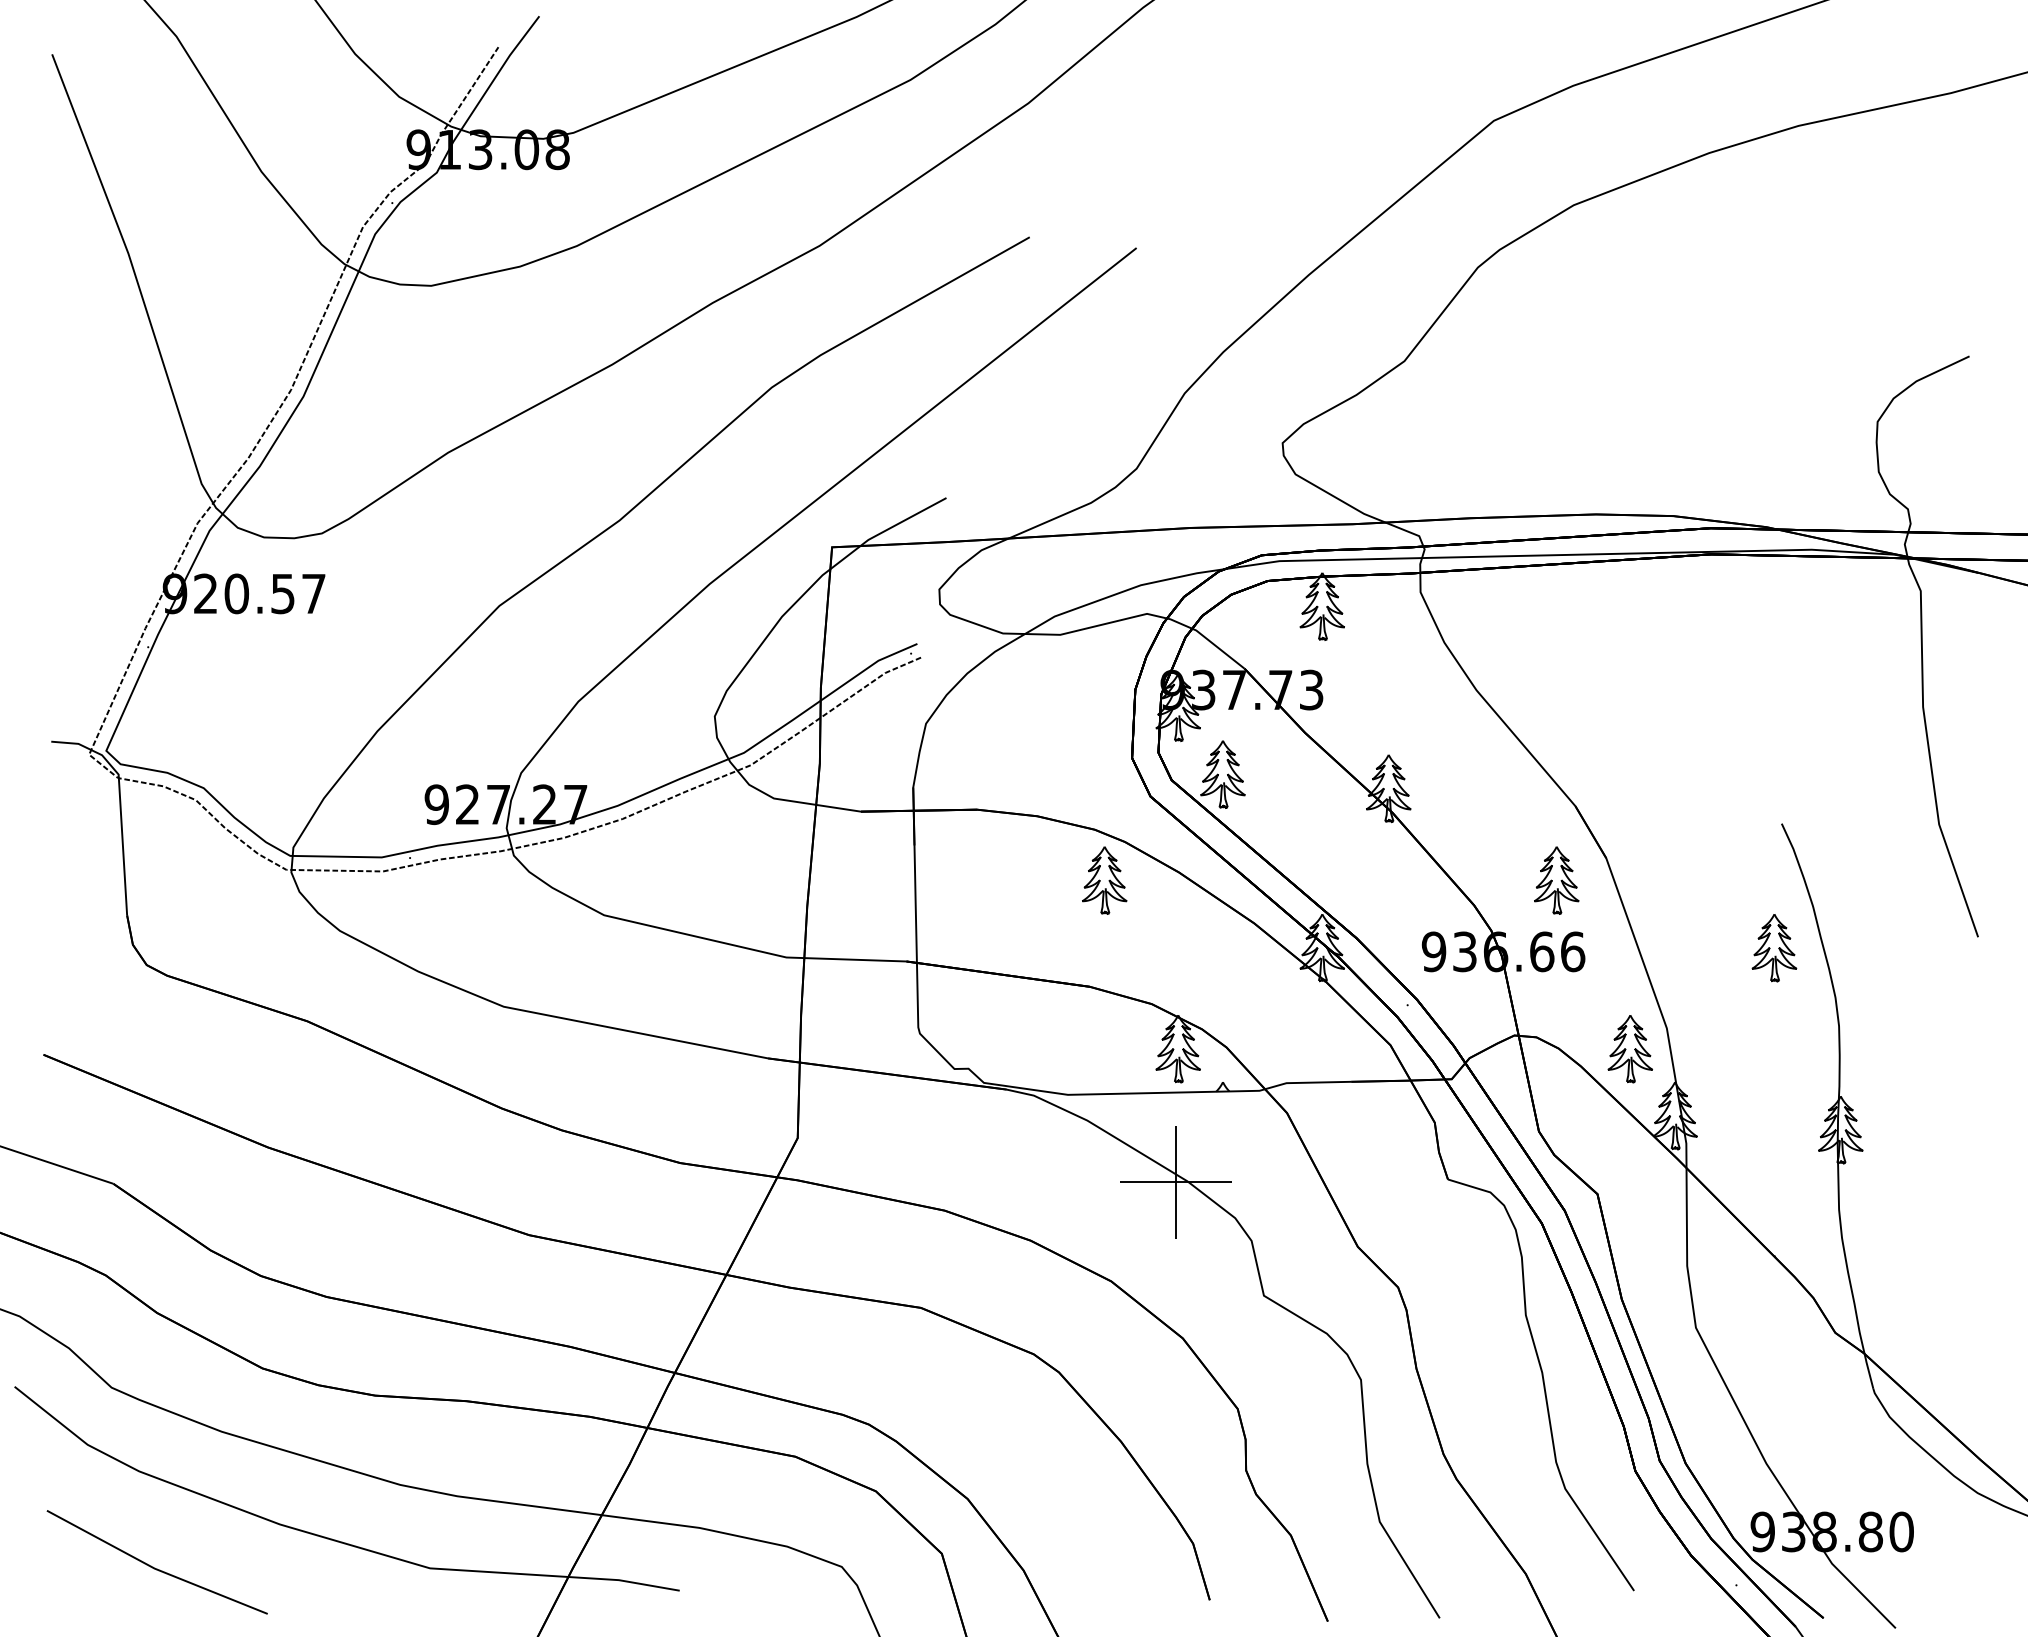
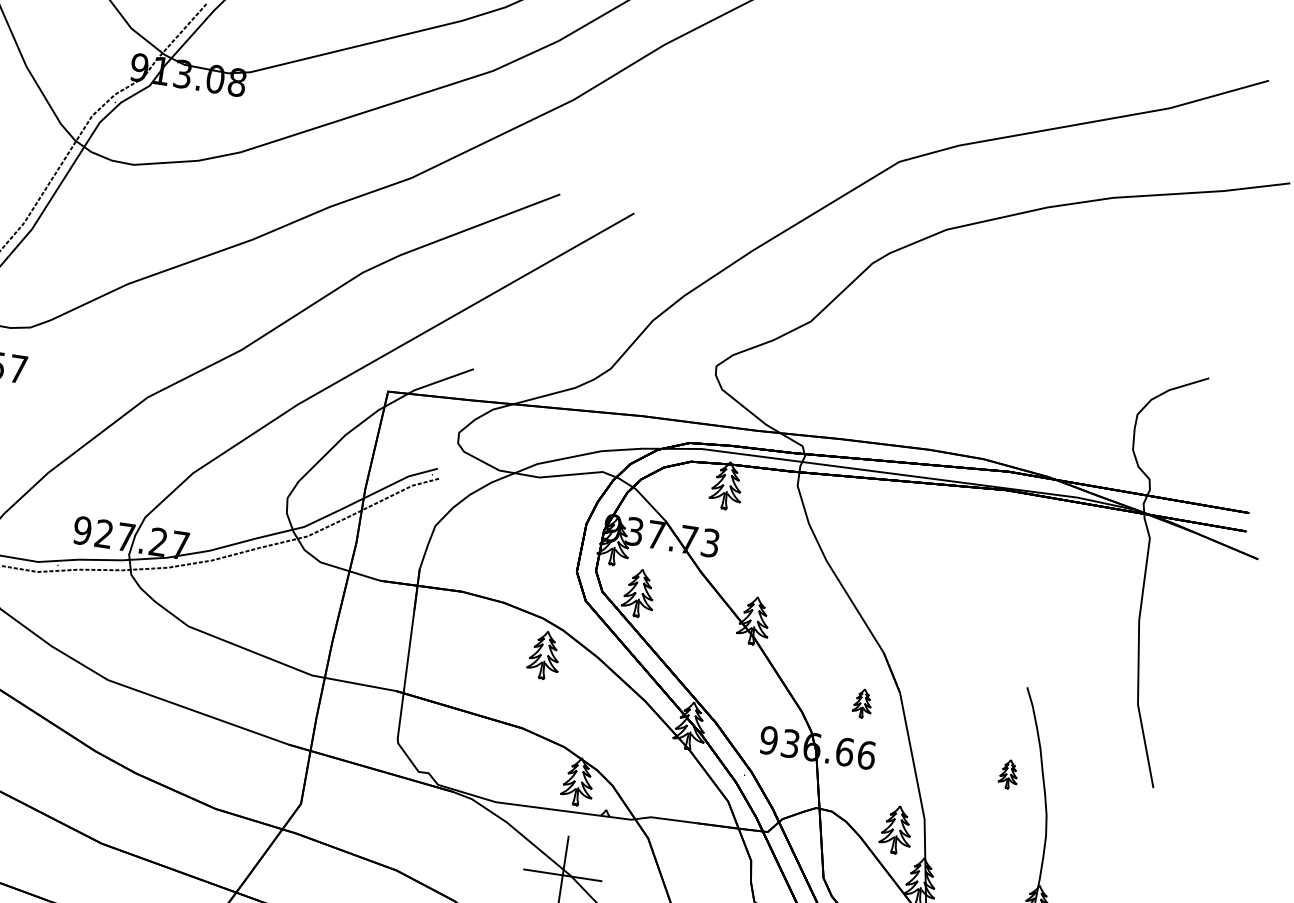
part: (1556, 880) -> (862, 703), size x0.6
part: (1774, 948) -> (1008, 774), size x0.6

